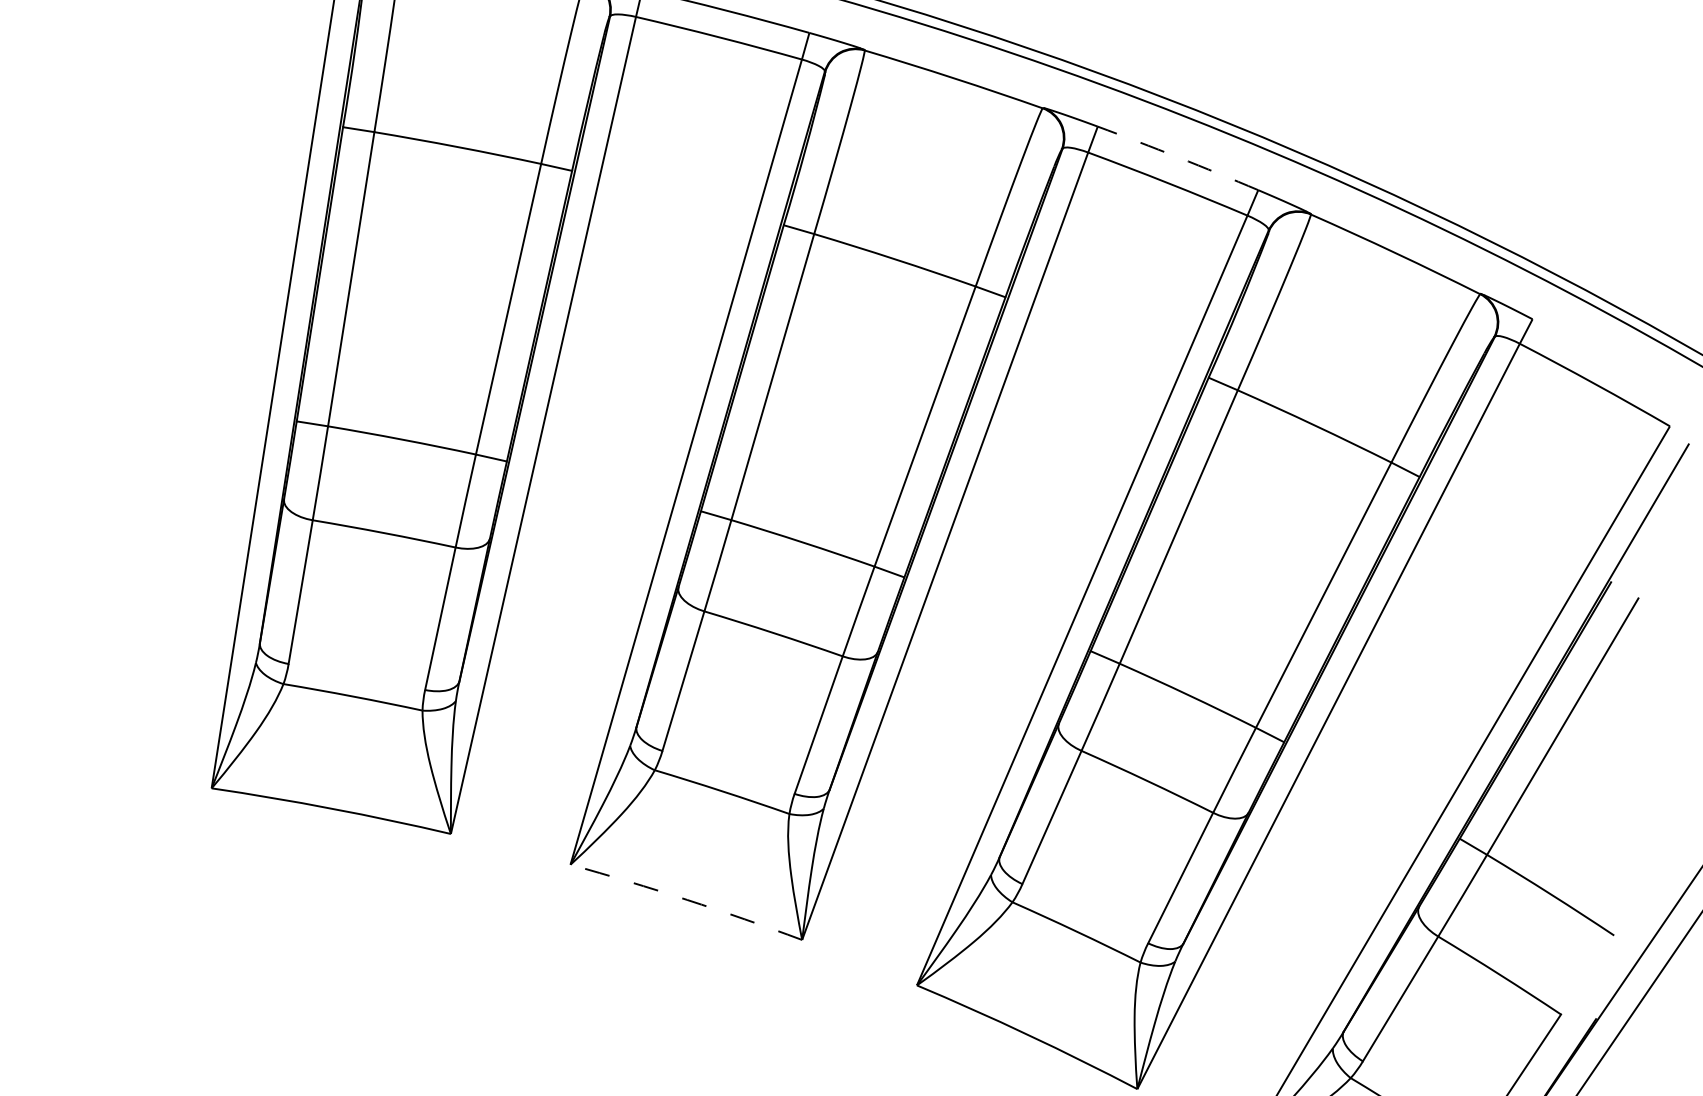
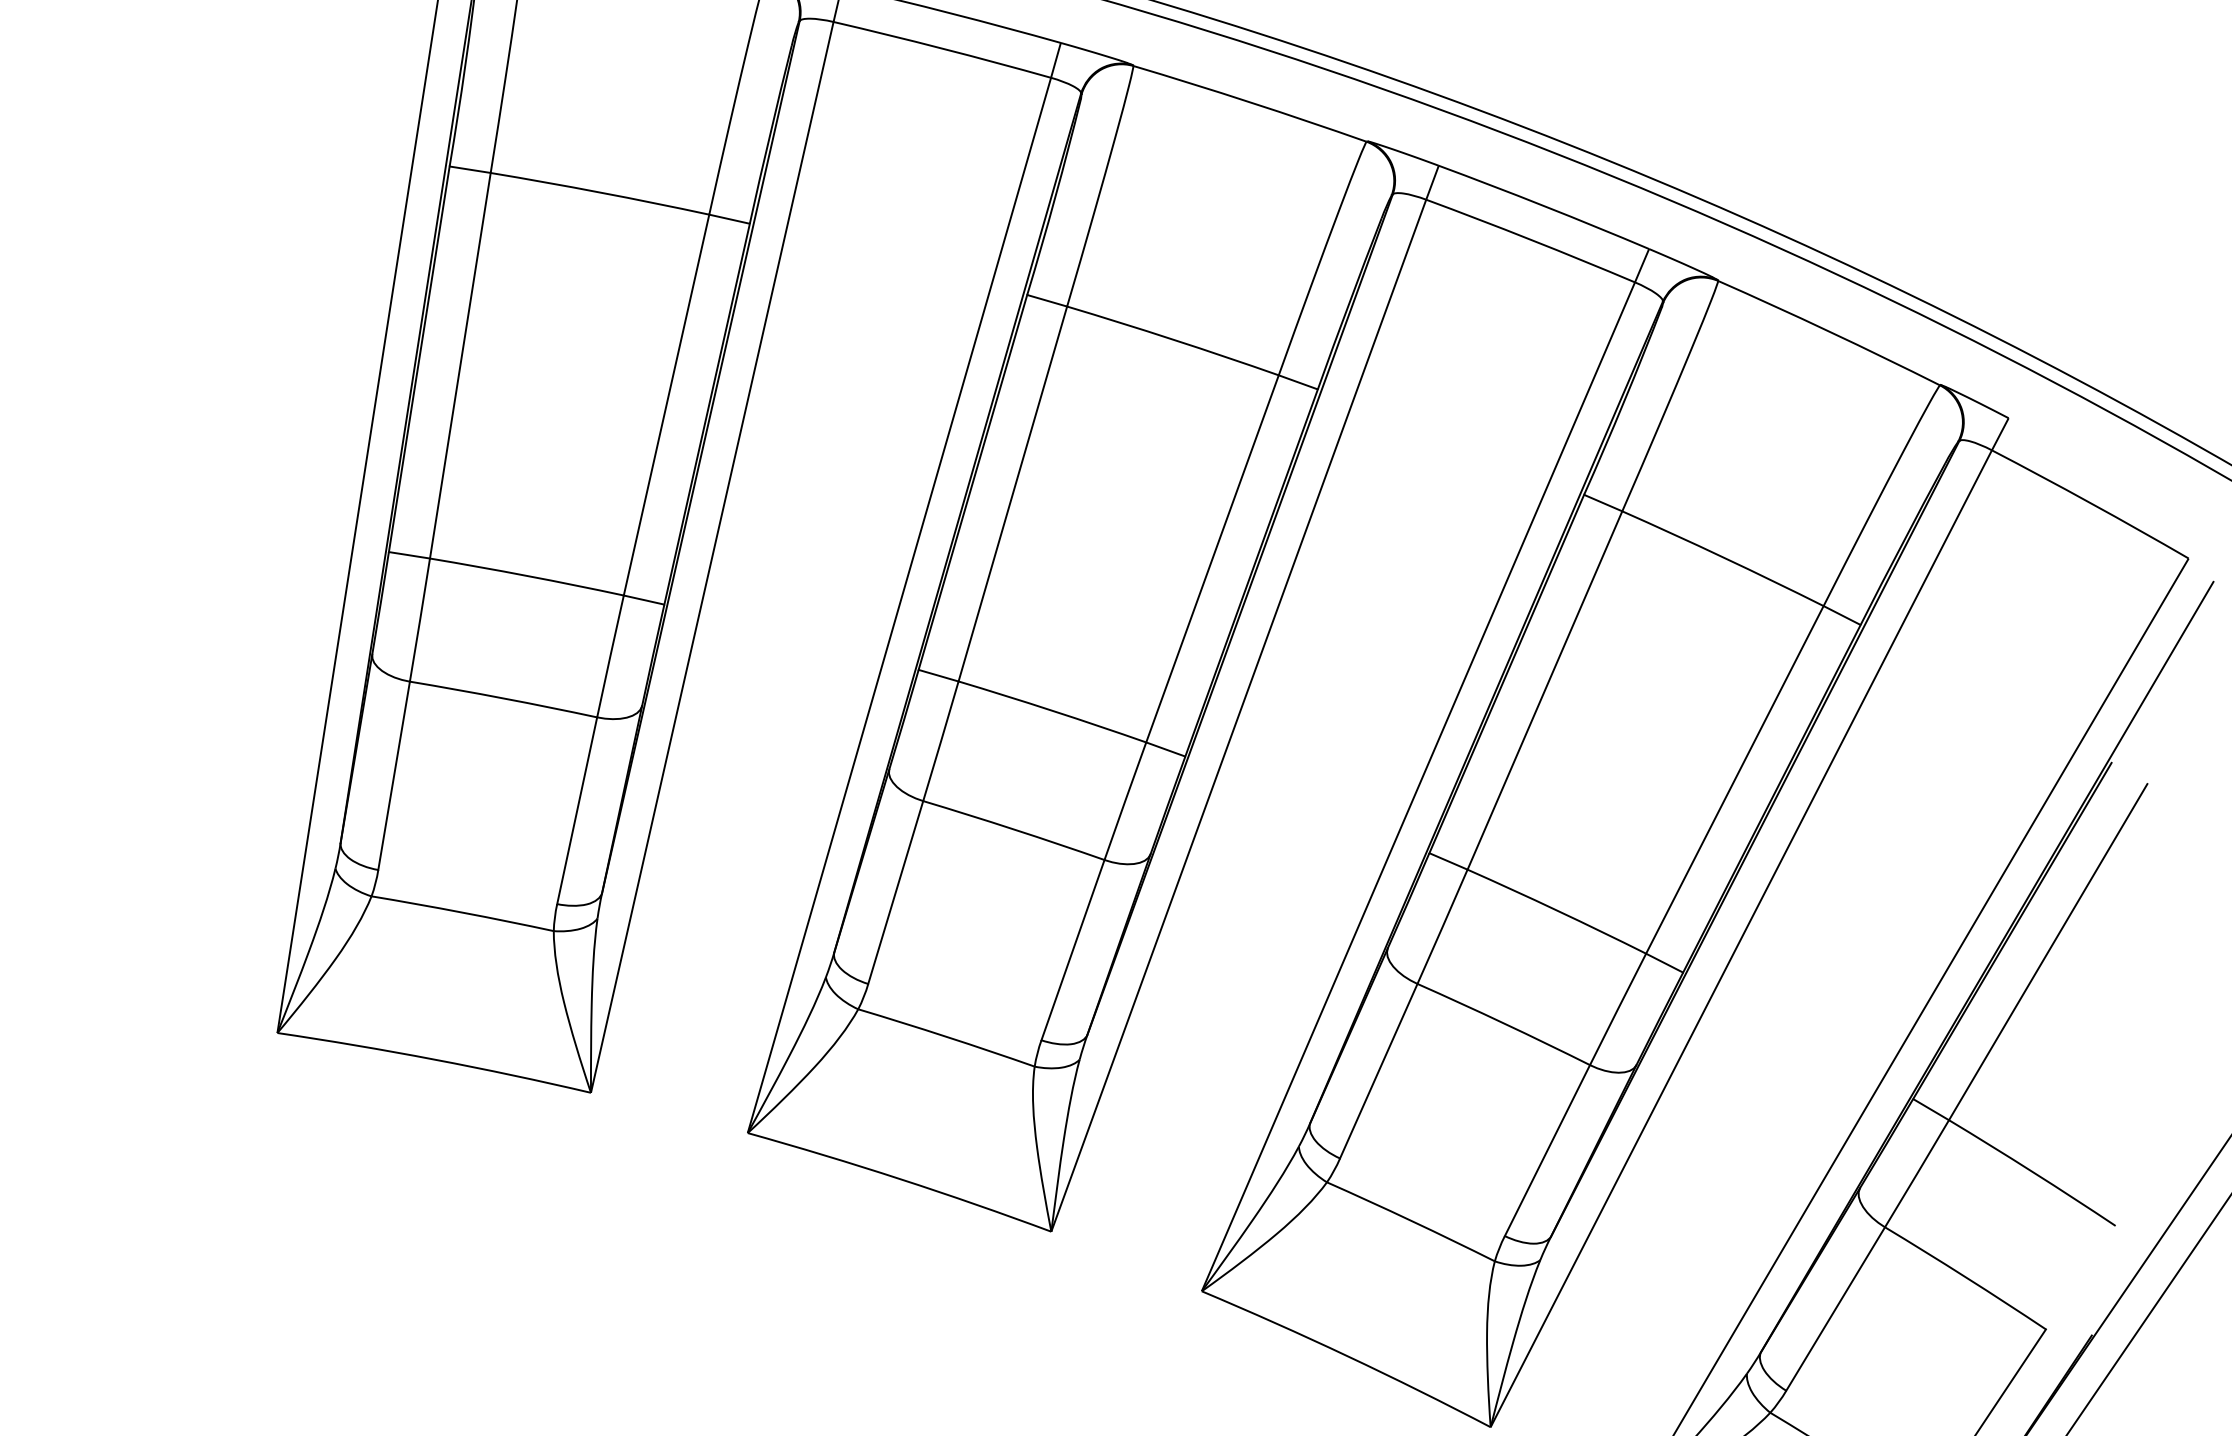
arc: (1178, 157) -> (1544, 206), dashed -> solid
arc: (687, 900) -> (900, 1179), dashed -> solid

